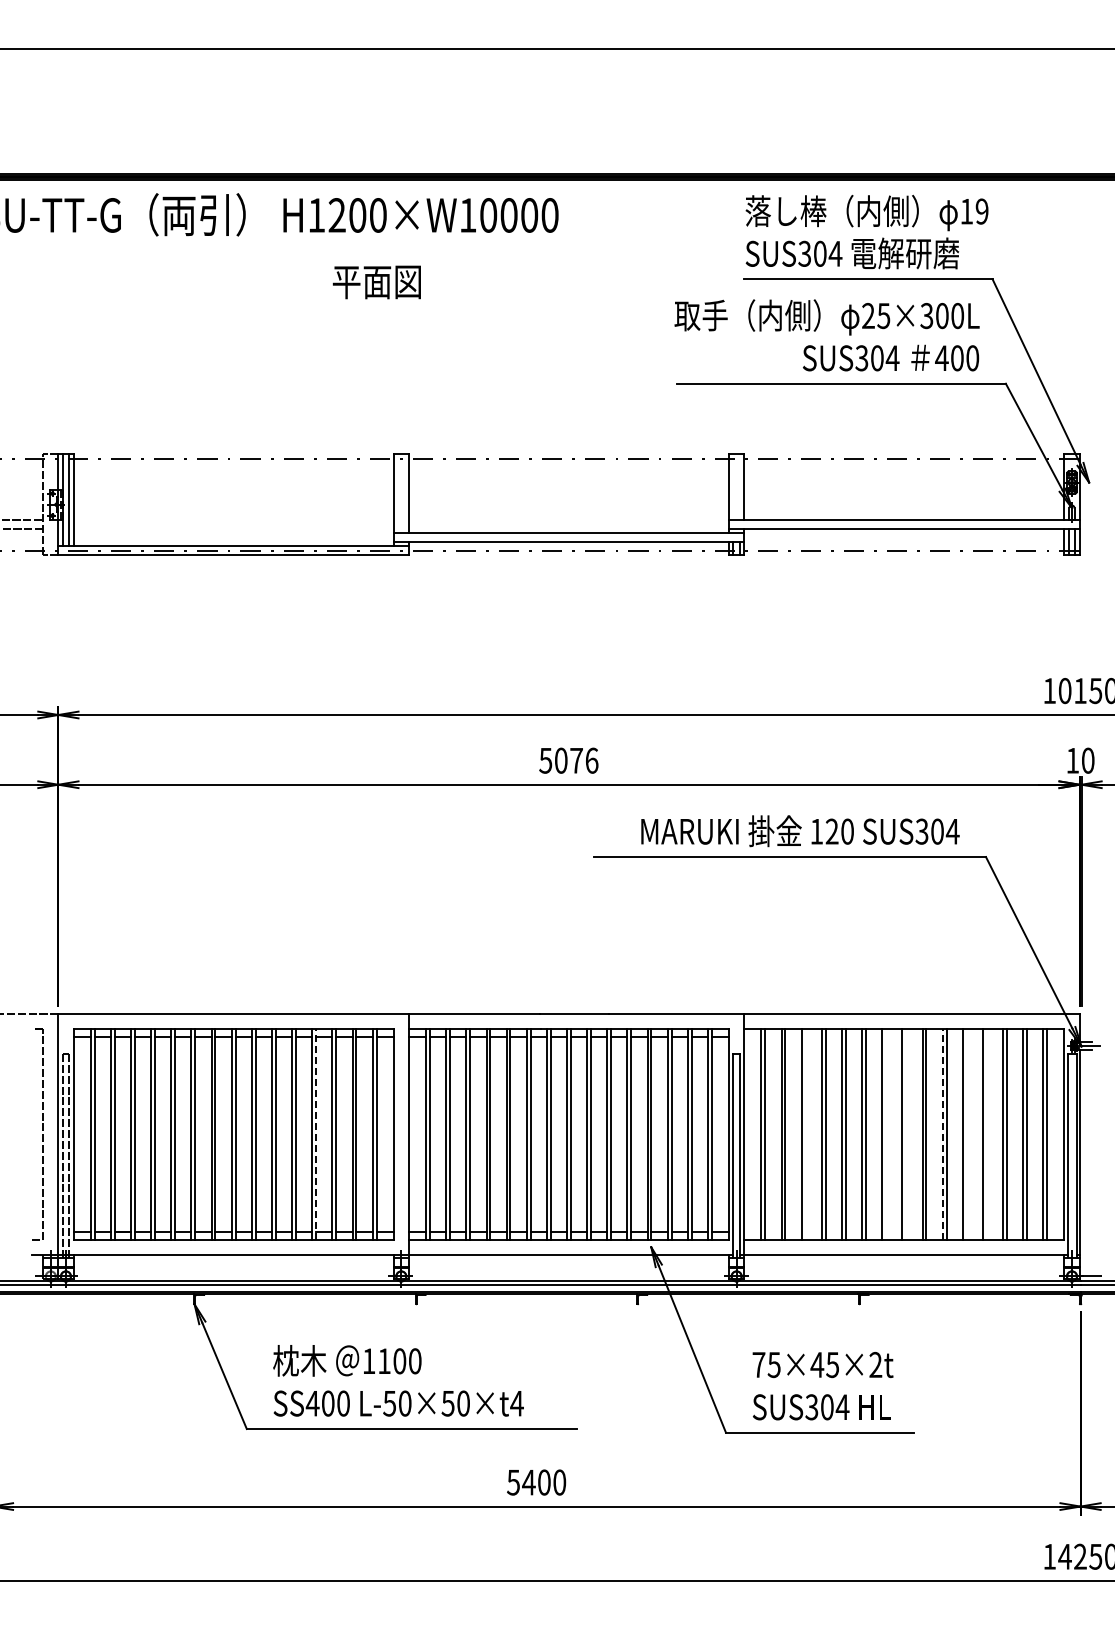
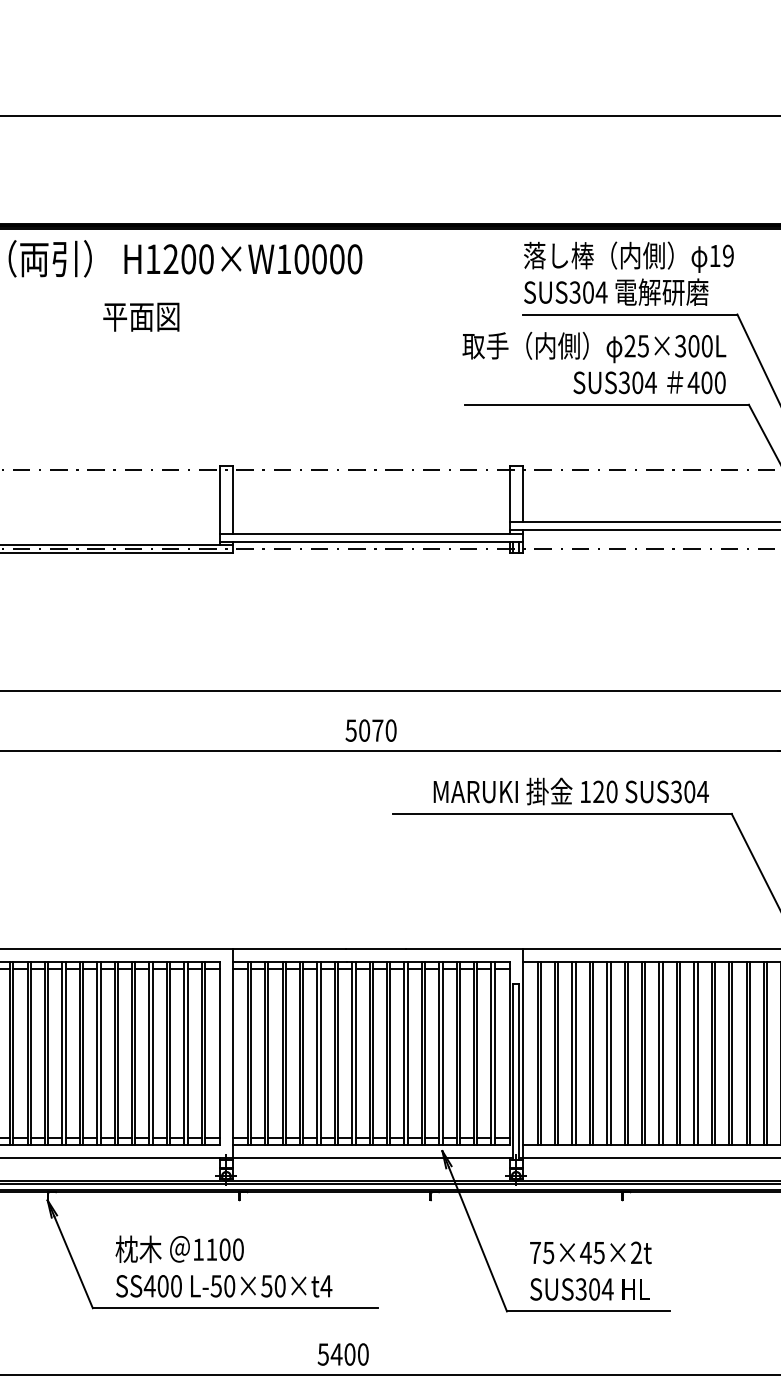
text: (376, 282) -> (140, 317), moved
text: (591, 760) -> (390, 730), 5076 -> 5070
line: (316, 1134) -> (153, 1053), dashed -> solid
line: (805, 1134) -> (575, 1053), added
line: (886, 1134) -> (645, 1053), added
line: (906, 1134) -> (663, 1053), added
line: (942, 1134) -> (694, 1053), dashed -> solid
line: (966, 1134) -> (714, 1053), added
line: (986, 1134) -> (732, 1053), added

